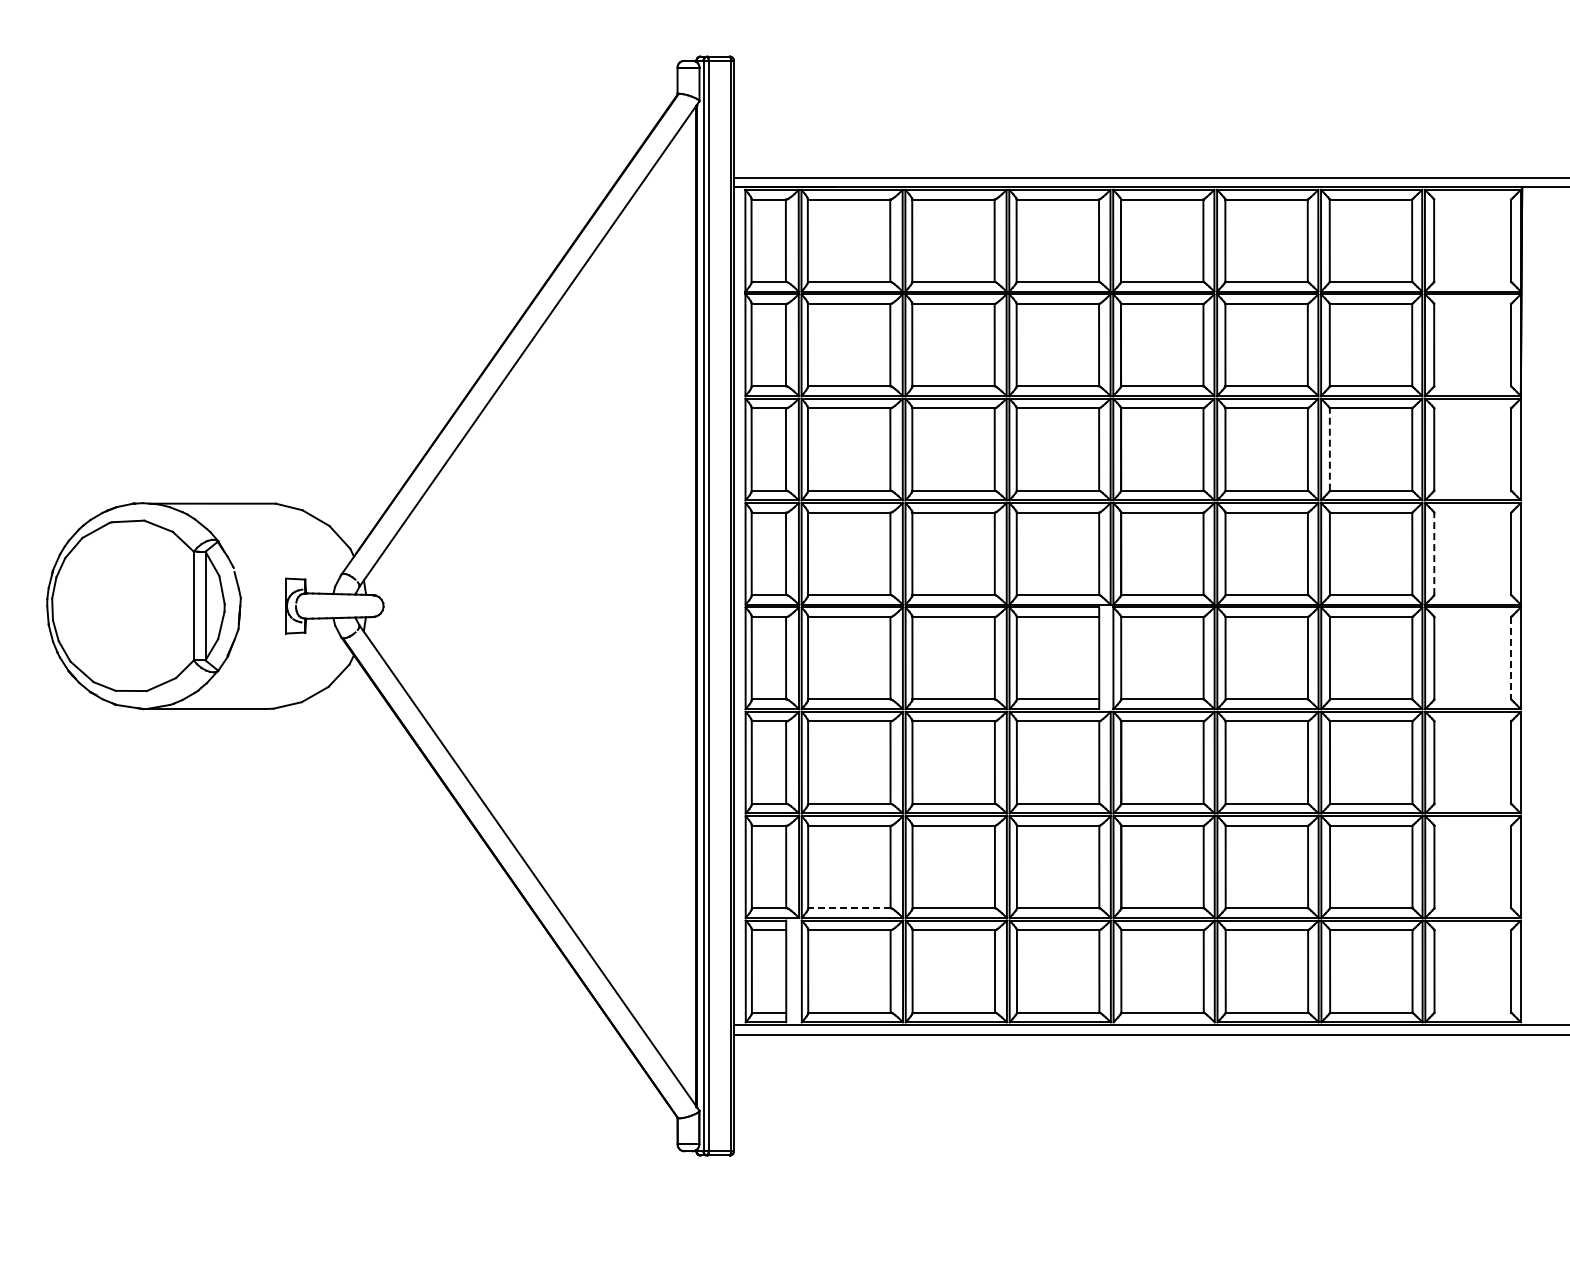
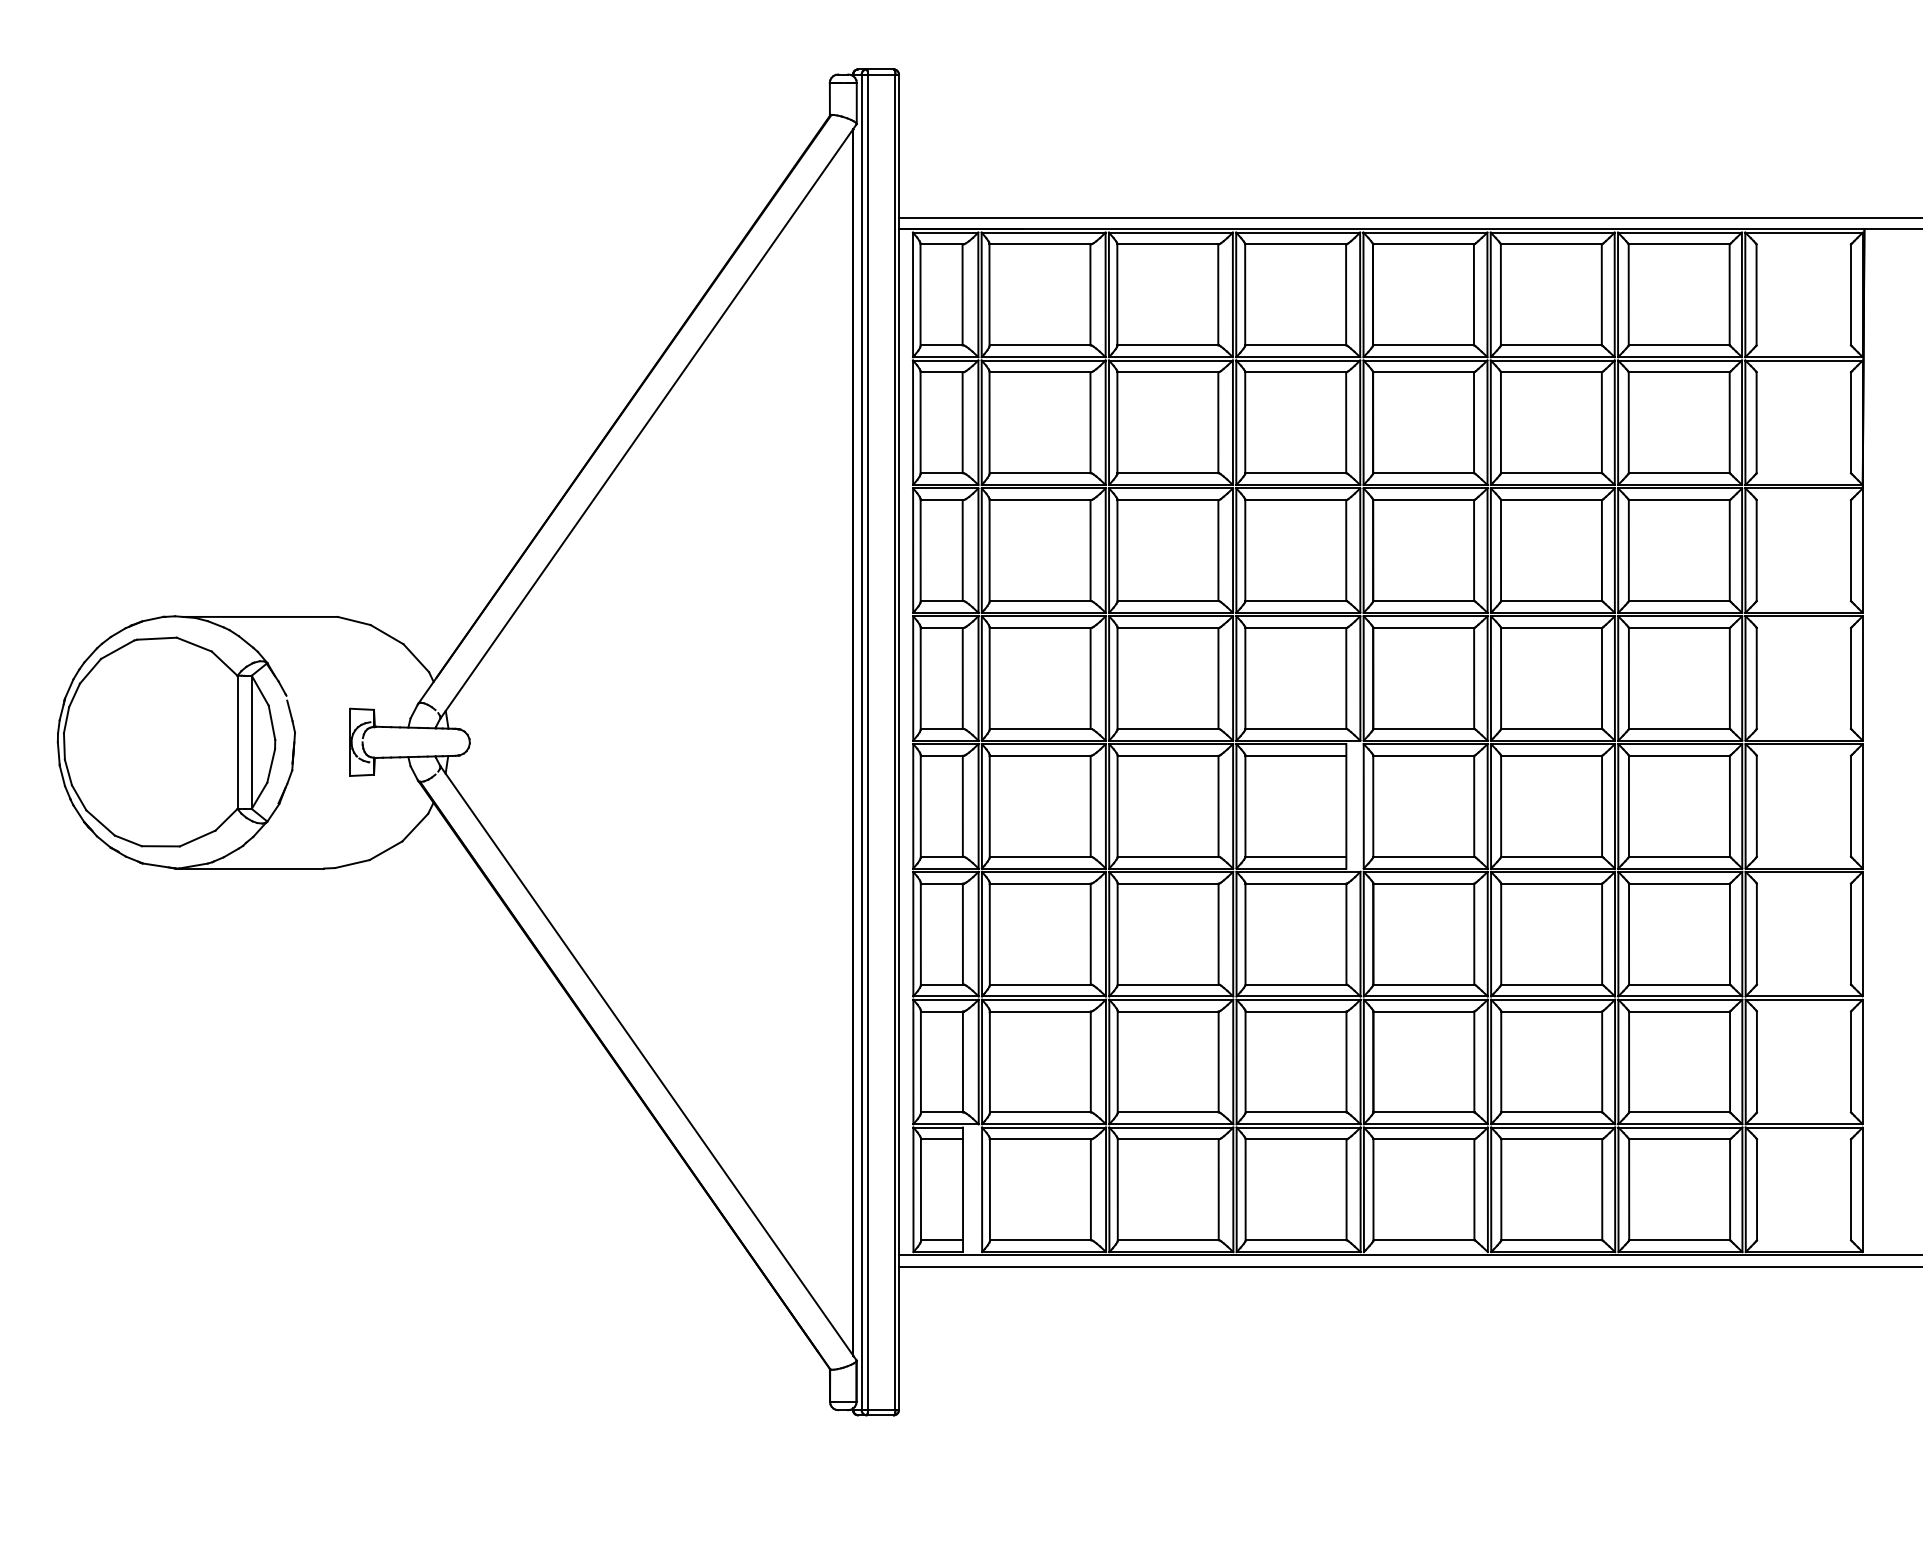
line: (1329, 449) -> (1628, 550), dashed -> solid
line: (1434, 553) -> (1757, 677), dashed -> solid
line: (1511, 658) -> (1851, 806), dashed -> solid
line: (849, 908) -> (1040, 1112), dashed -> solid

